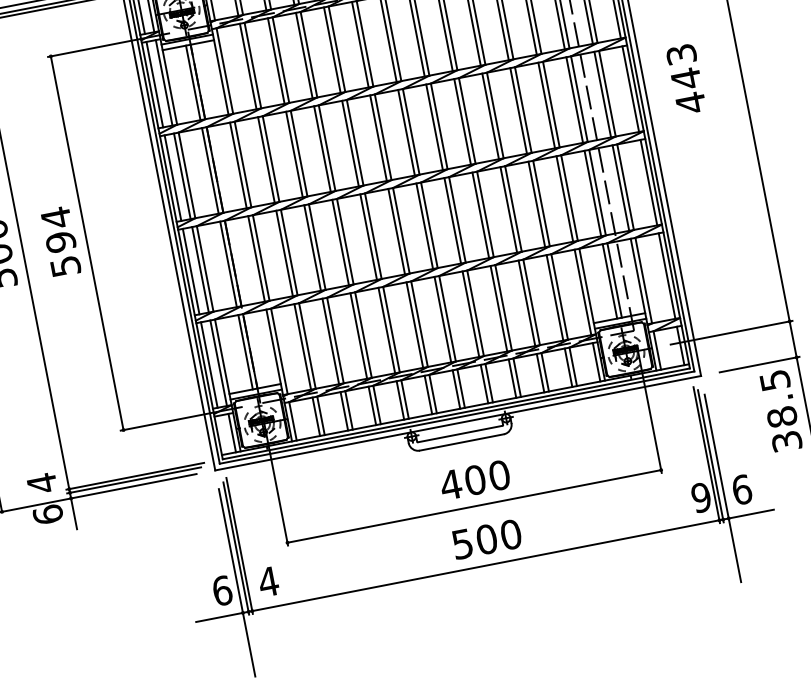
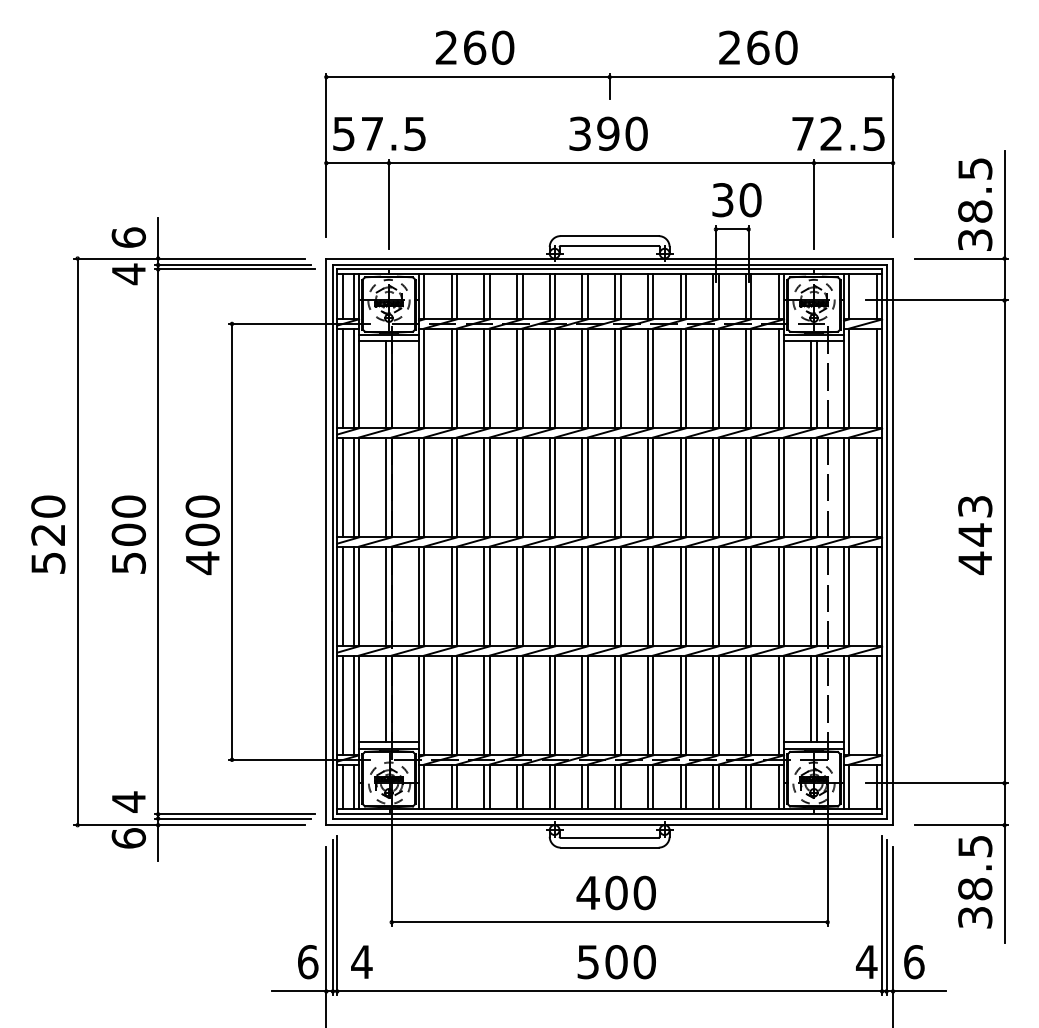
text: (686, 79) -> (975, 535), moved
text: (60, 242) -> (202, 535), 594 -> 400
line: (222, 434) -> (342, 786), added
text: (701, 498) -> (866, 962), 9 -> 4

